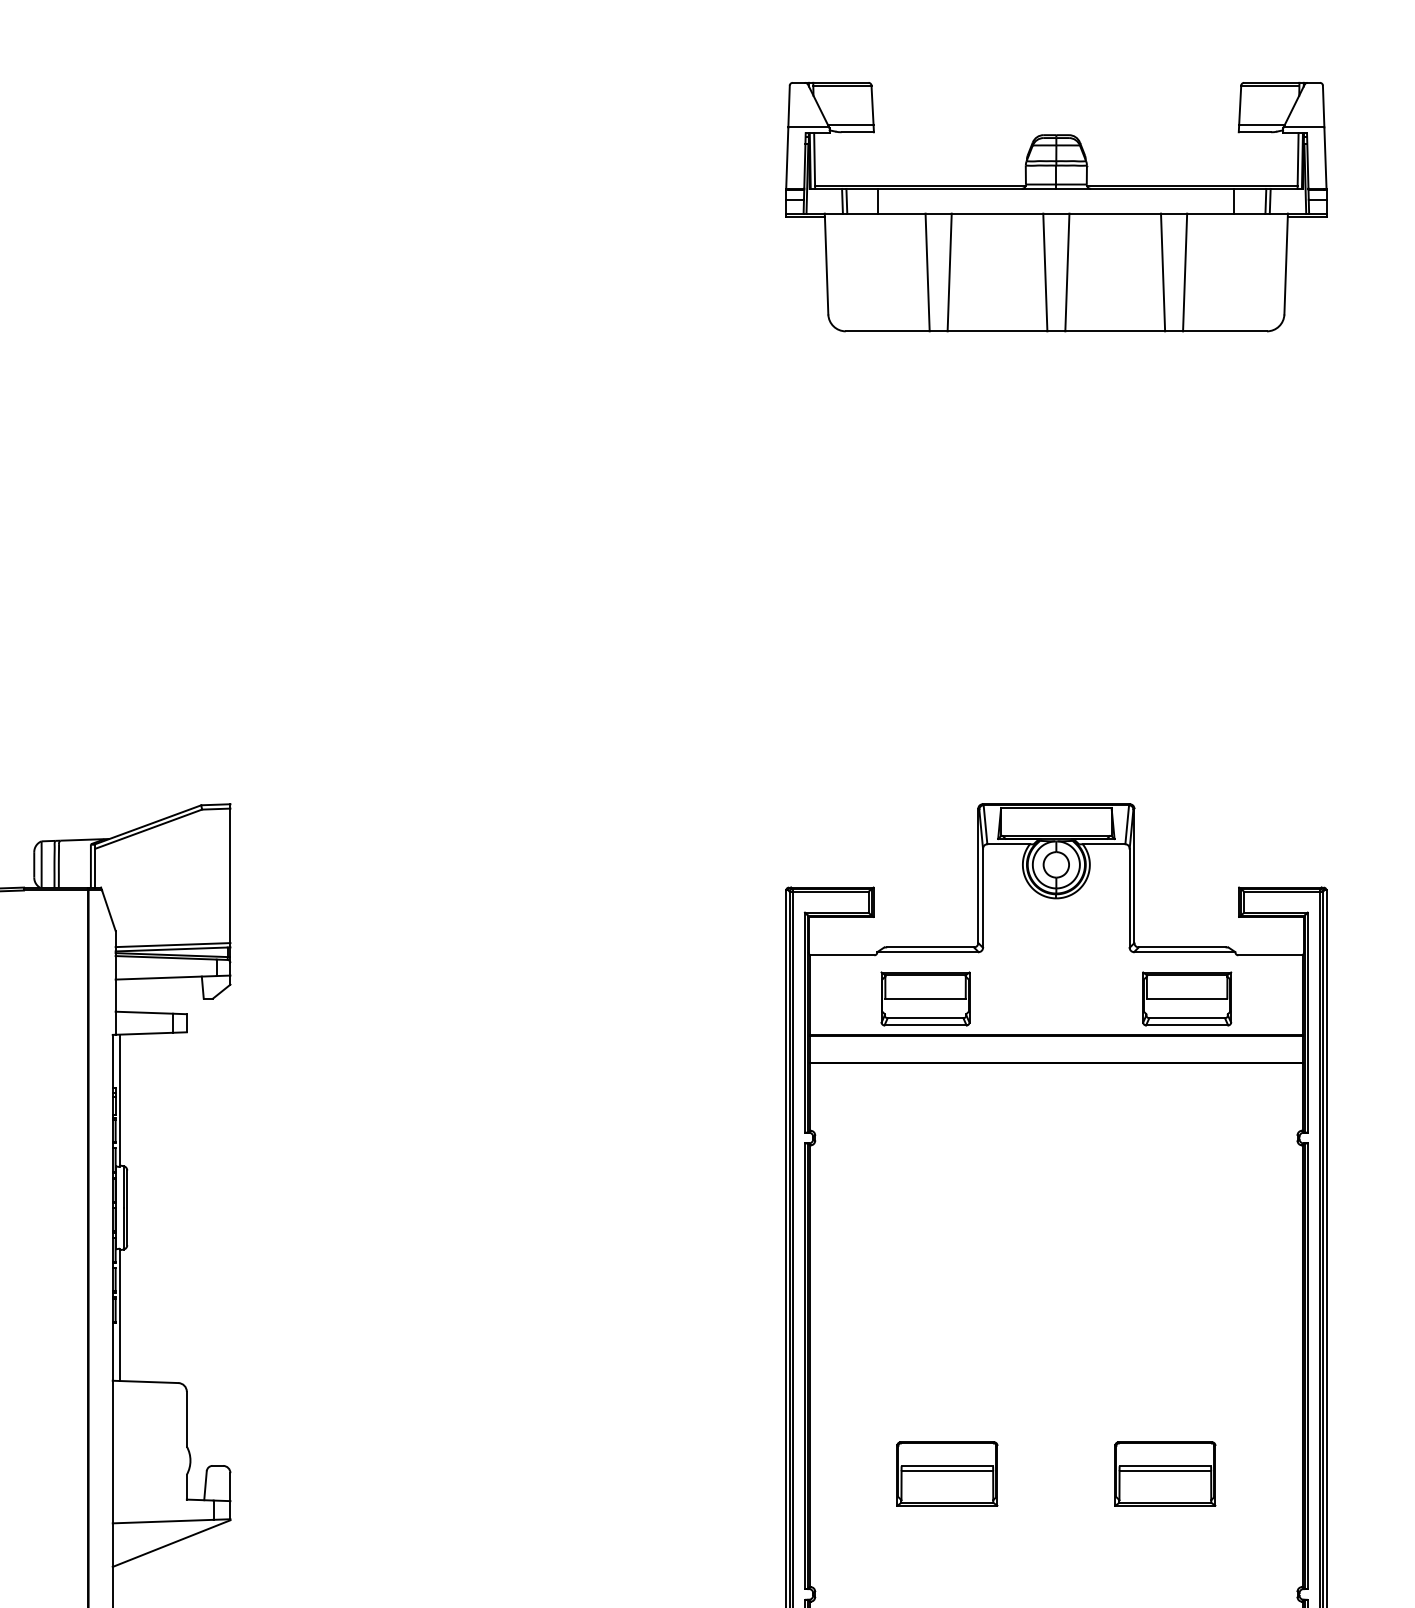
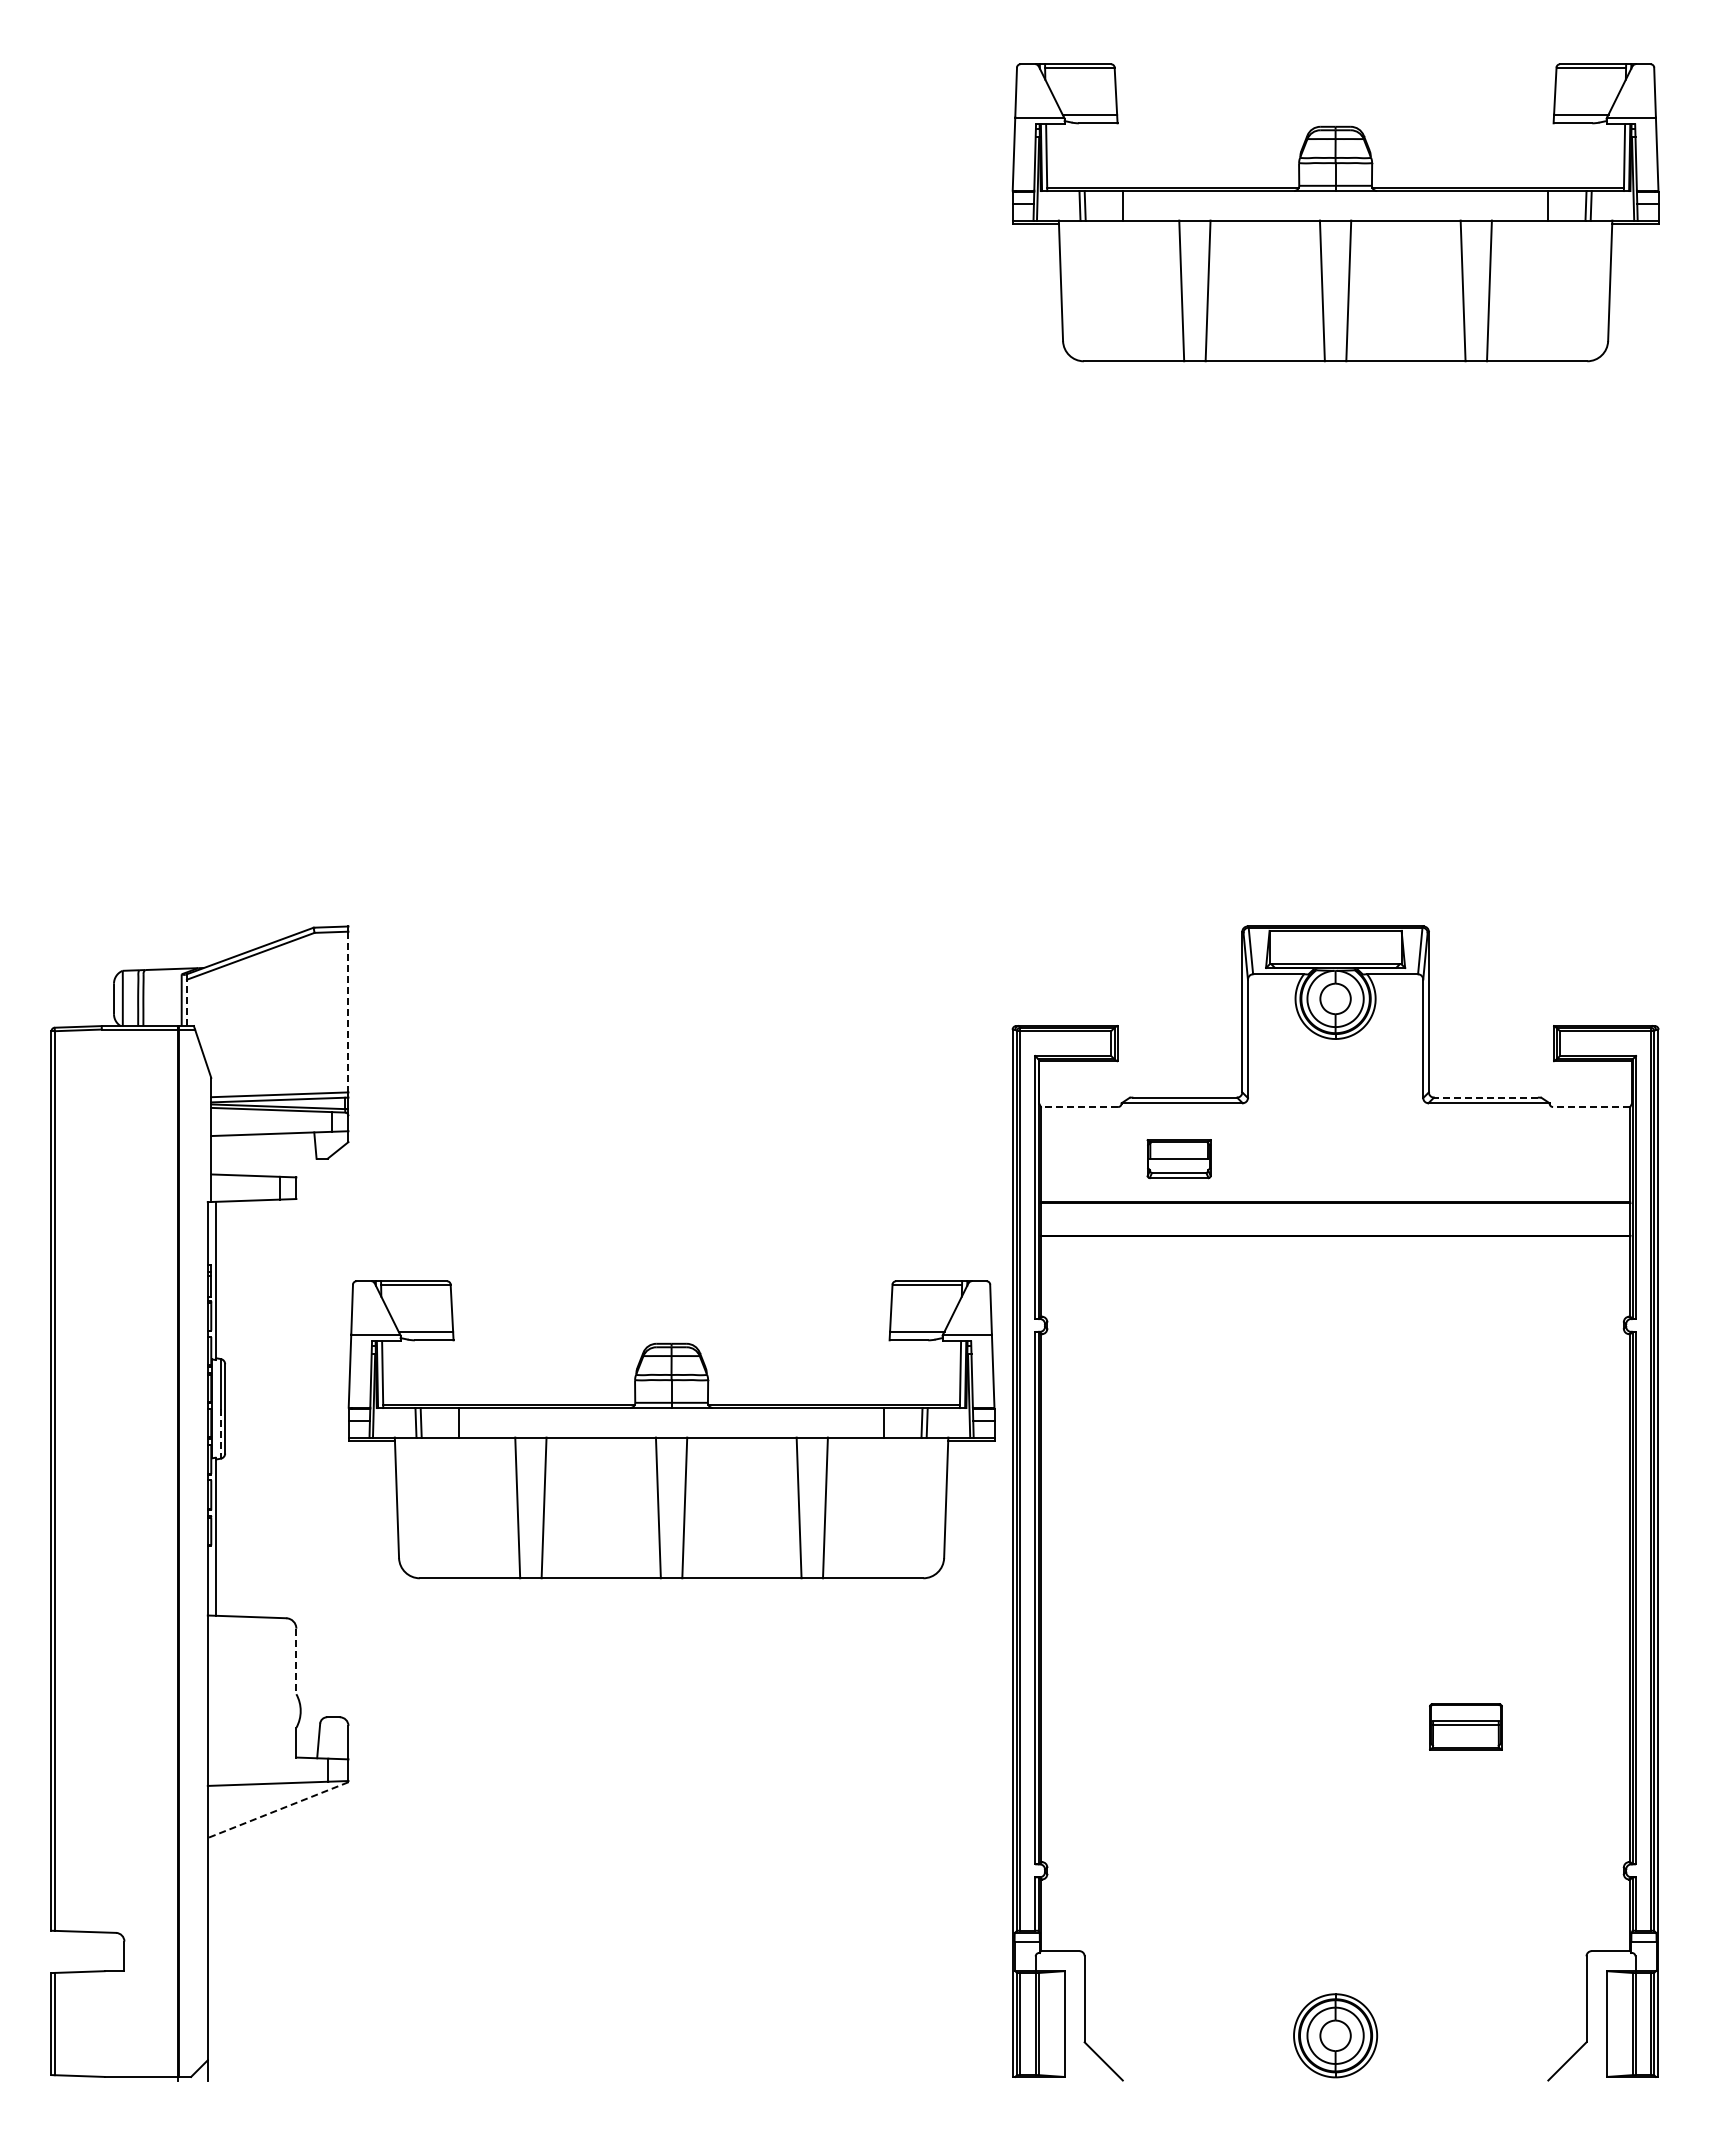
line: (94, 867) -> (186, 1002), solid -> dashed
line: (230, 876) -> (348, 1012), solid -> dashed
line: (1181, 947) -> (1485, 1097), solid -> dashed
line: (842, 955) -> (1079, 1107), solid -> dashed
line: (1270, 955) -> (1591, 1107), solid -> dashed
part: (924, 998) -> (1178, 1158), size x0.6
part: (1186, 998) -> (1491, 1158), removed
part: (500, 1225) -> (671, 1429), added
line: (123, 1228) -> (220, 1433), solid -> dashed
line: (186, 1419) -> (296, 1661), solid -> dashed
part: (947, 1473) -> (1205, 1726), removed
part: (1165, 1473) -> (1465, 1726), size x0.6
line: (171, 1543) -> (278, 1810), solid -> dashed

